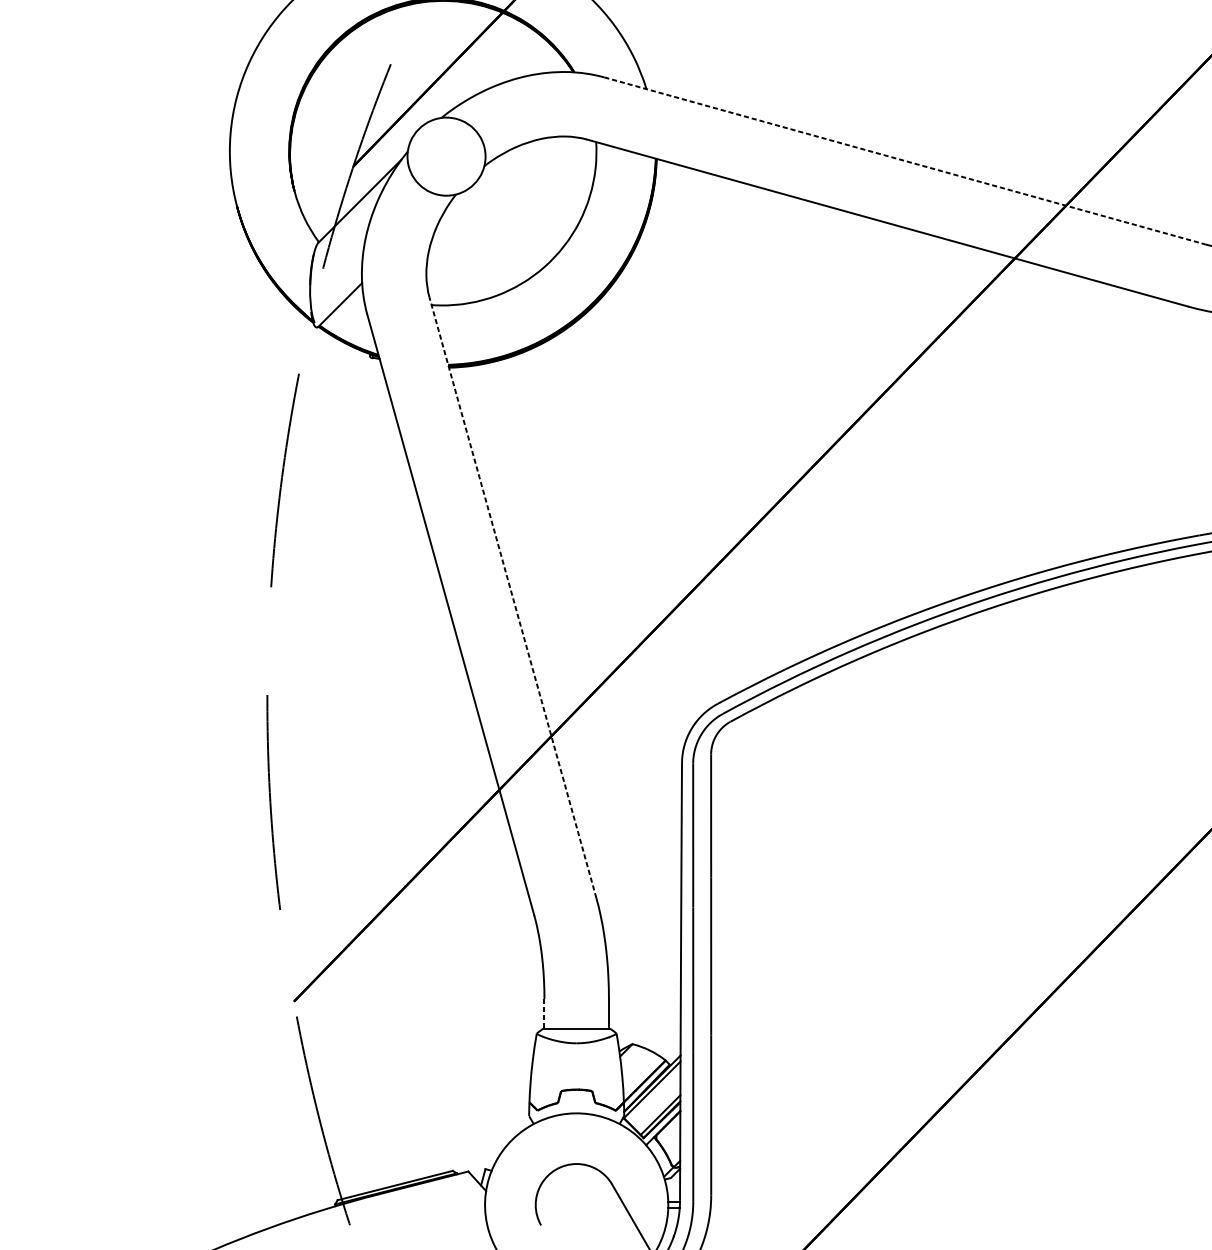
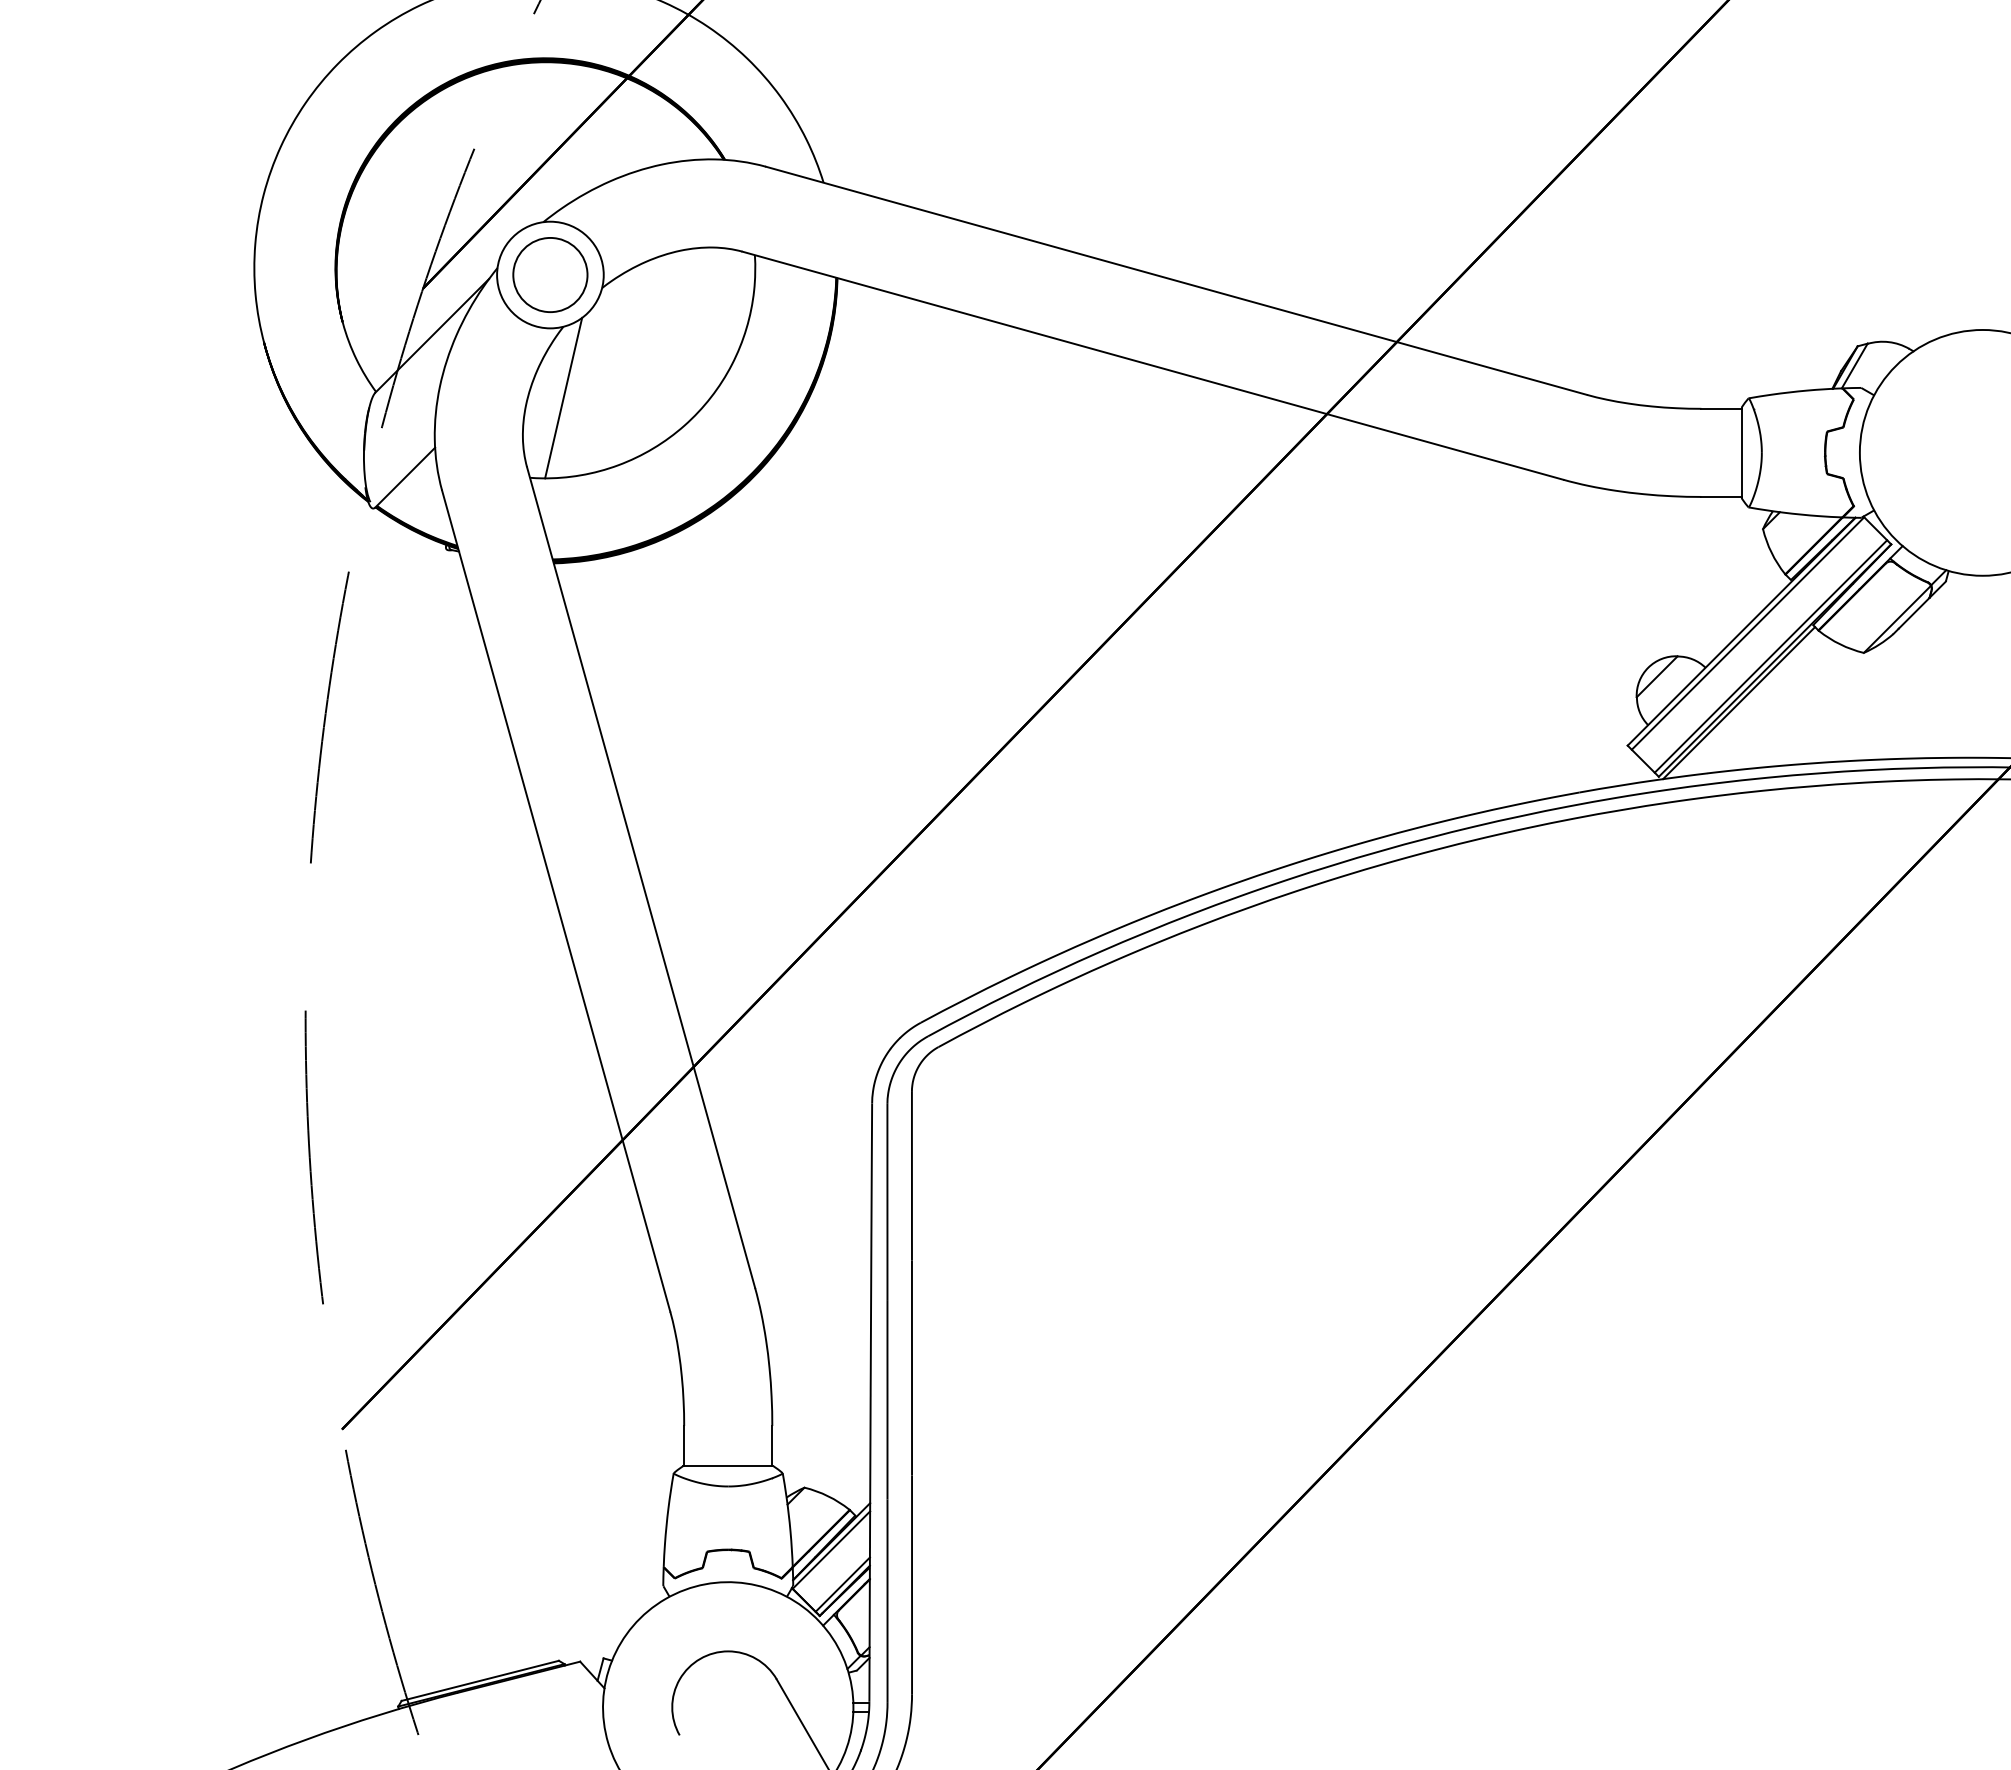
circle: (446, 156) -> (550, 274), added
line: (904, 160) -> (1176, 280), dashed -> solid
line: (456, 246) -> (563, 397), added
line: (512, 597) -> (640, 877), dashed -> solid
line: (544, 1014) -> (684, 1446), dashed -> solid

